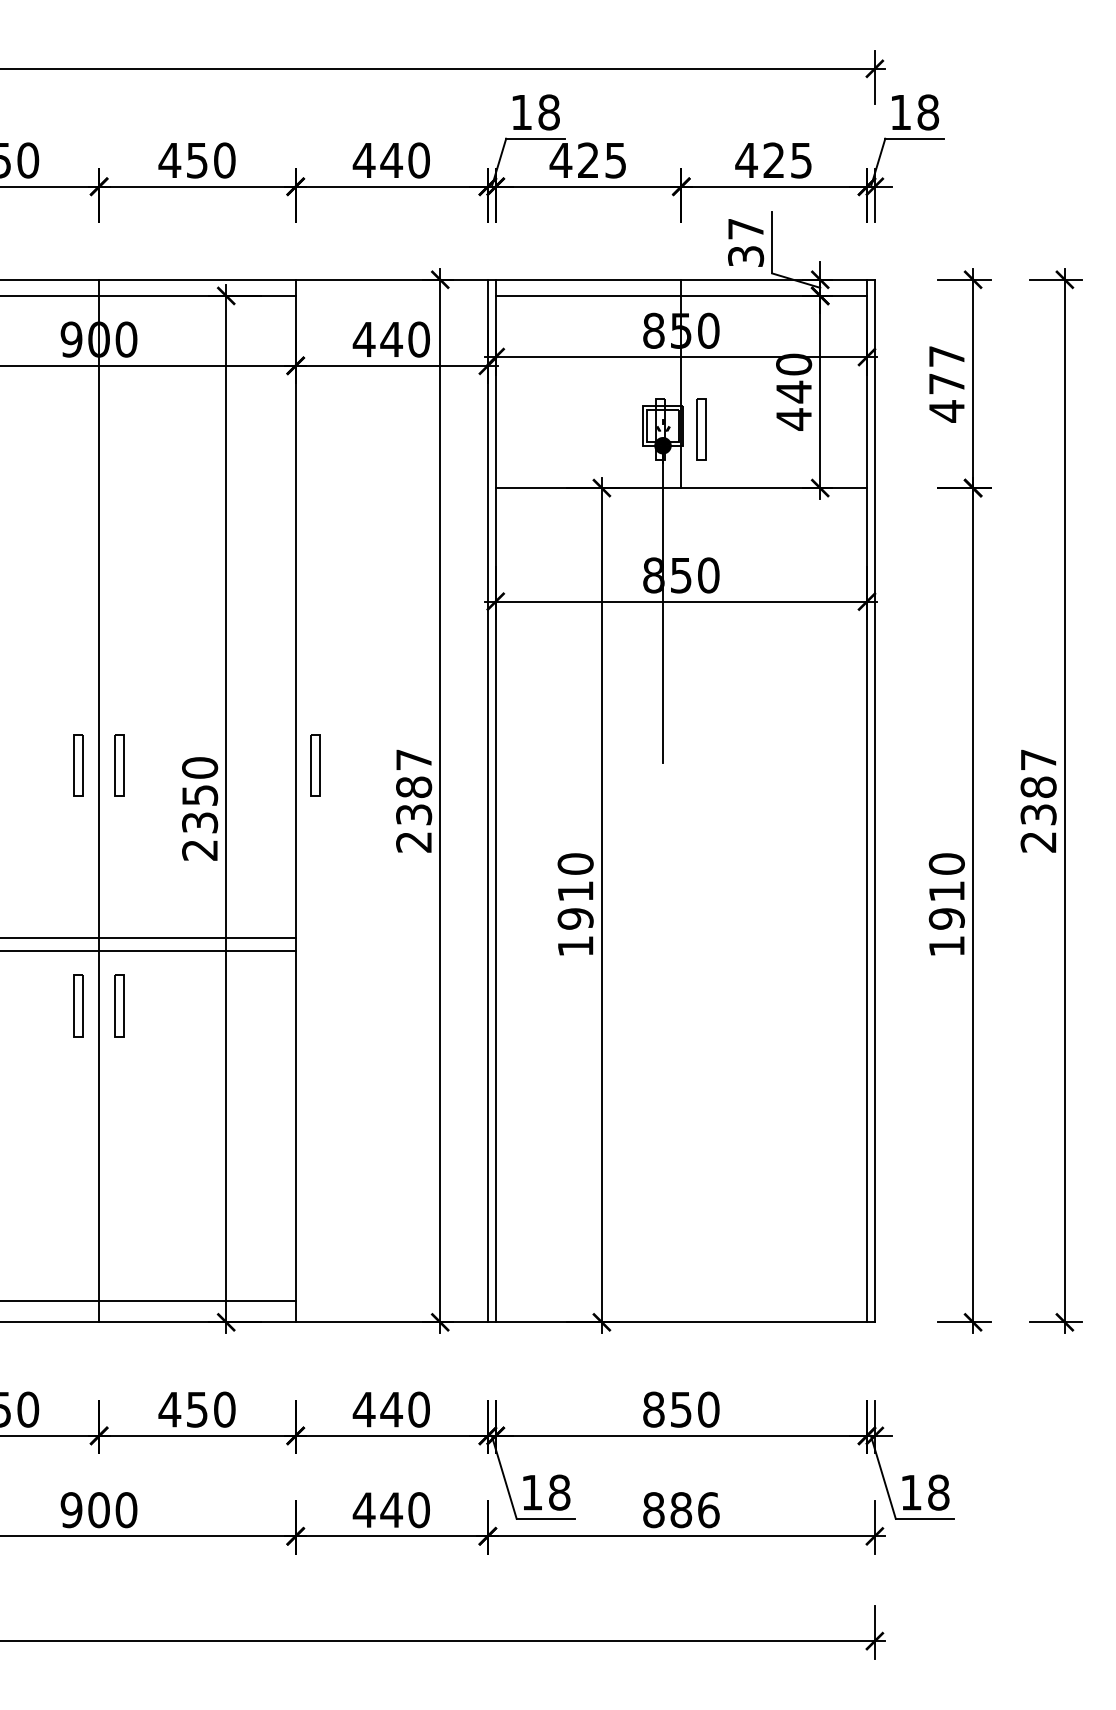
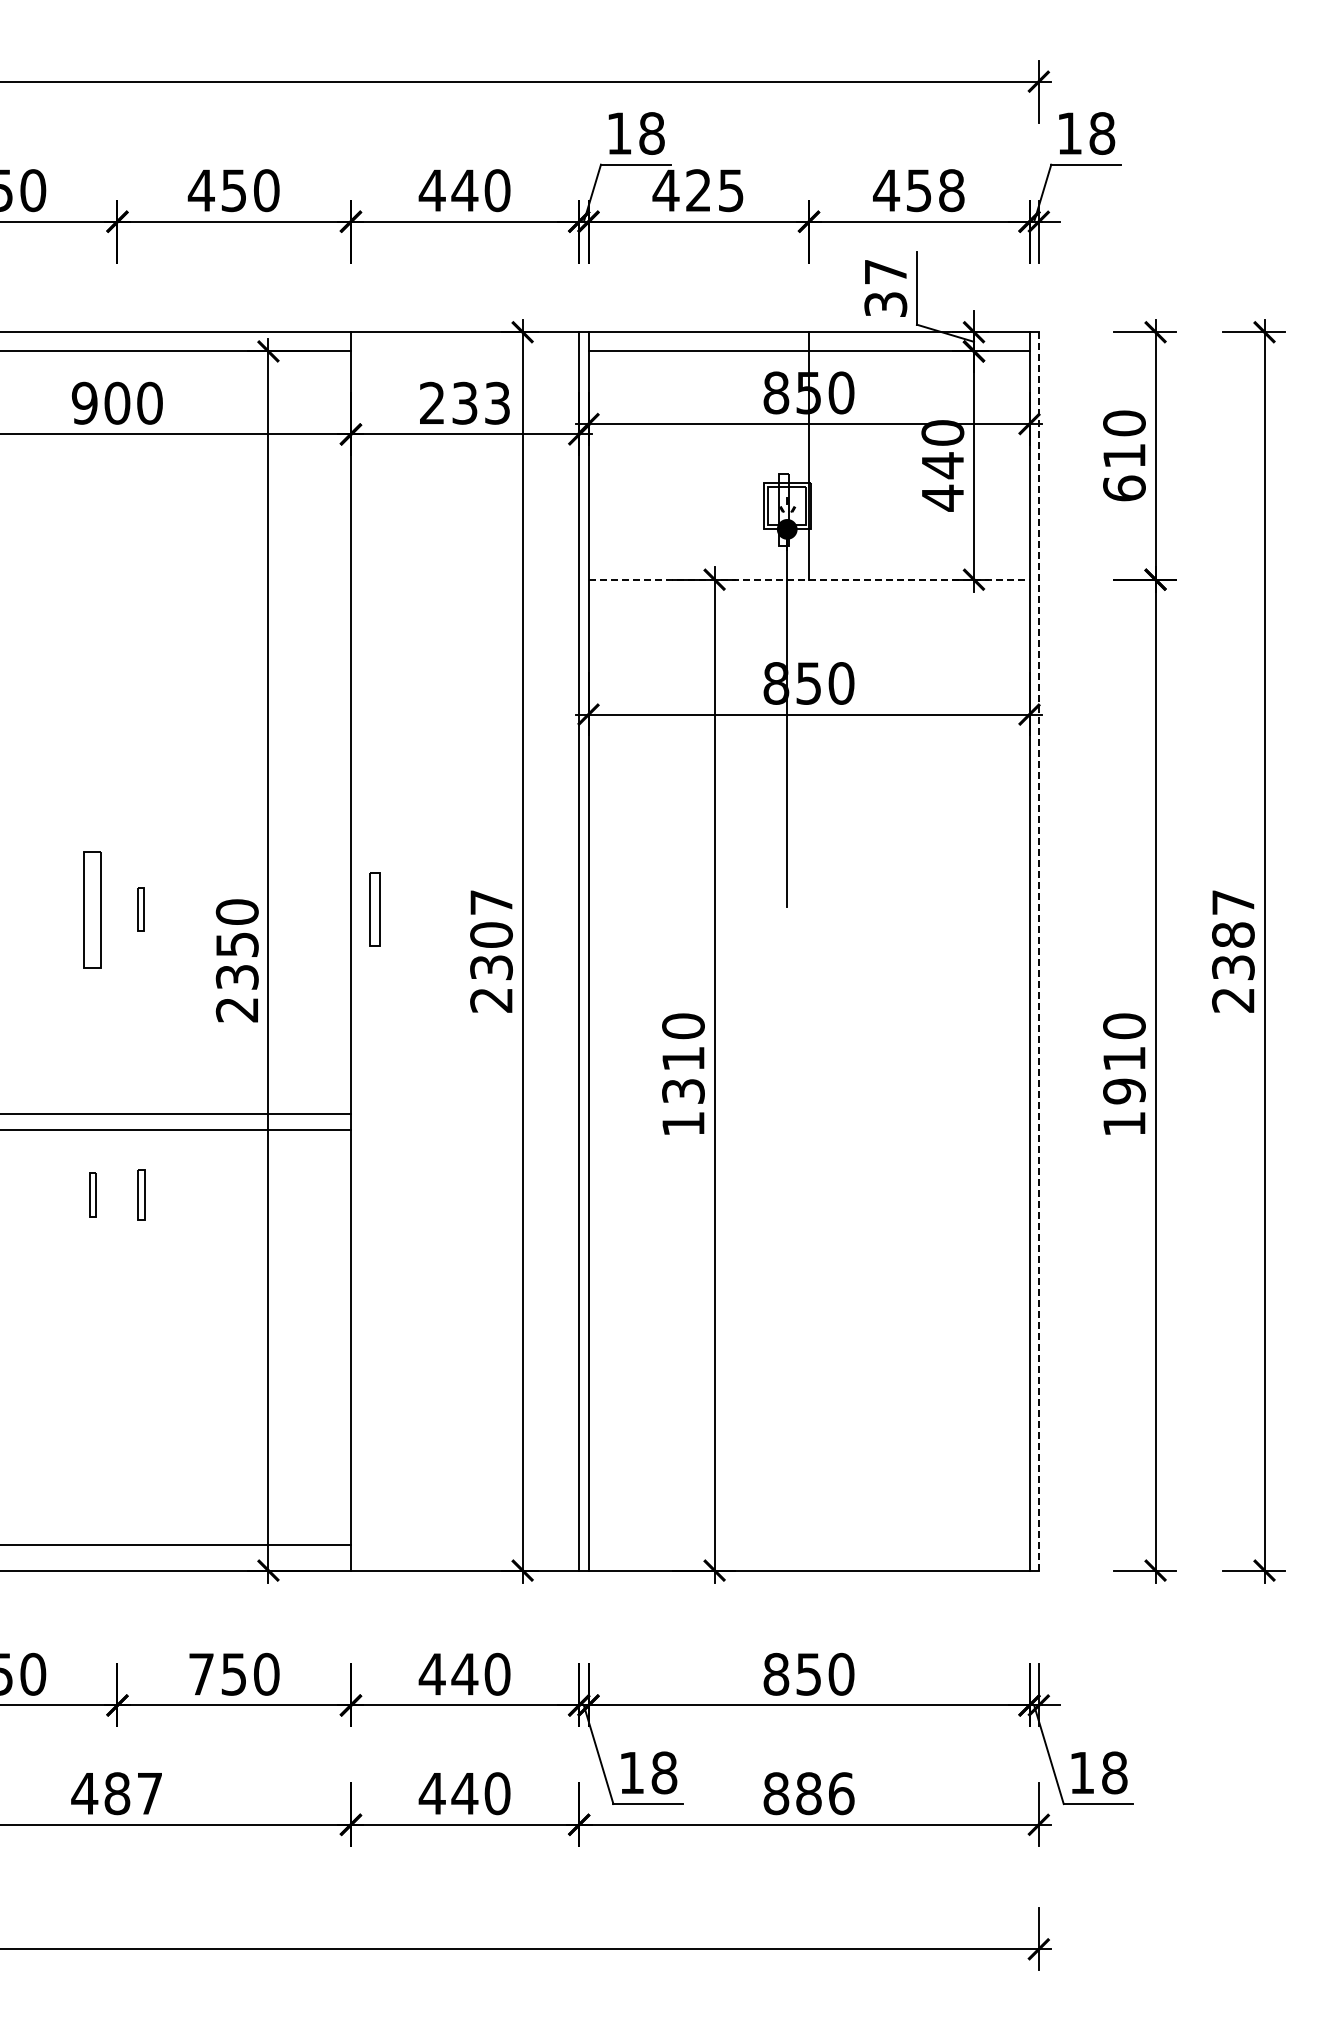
text: (787, 160) -> (935, 190), 425 -> 458
text: (391, 338) -> (464, 402), 440 -> 233
text: (946, 384) -> (1124, 456), 477 -> 610
part: (701, 428) -> (832, 509), removed
line: (681, 487) -> (809, 579), solid -> dashed
part: (78, 765) -> (92, 909), size x1.6
part: (118, 765) -> (140, 909), size x0.6
text: (414, 786) -> (491, 934), 2387 -> 2307
line: (99, 801) -> (117, 951), removed
line: (874, 801) -> (1038, 951), solid -> dashed
text: (575, 918) -> (683, 1091), 1910 -> 1310
part: (78, 1005) -> (92, 1194), size x0.6
part: (118, 1005) -> (140, 1194), size x0.7
text: (169, 1409) -> (200, 1674), 450 -> 750
text: (98, 1509) -> (116, 1793), 900 -> 487

